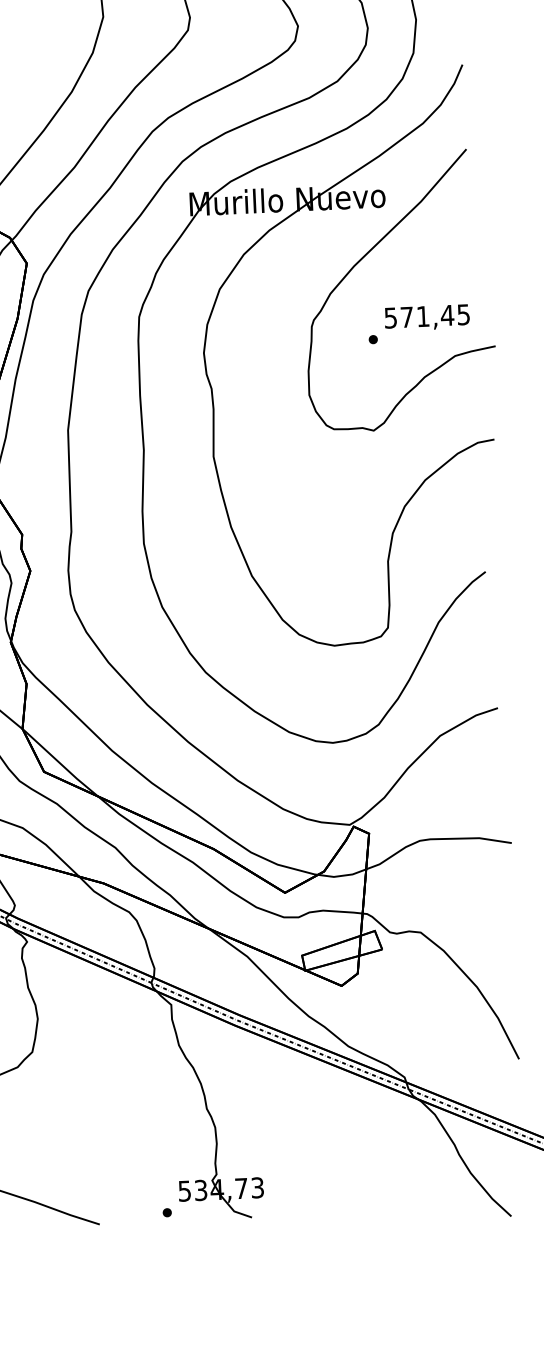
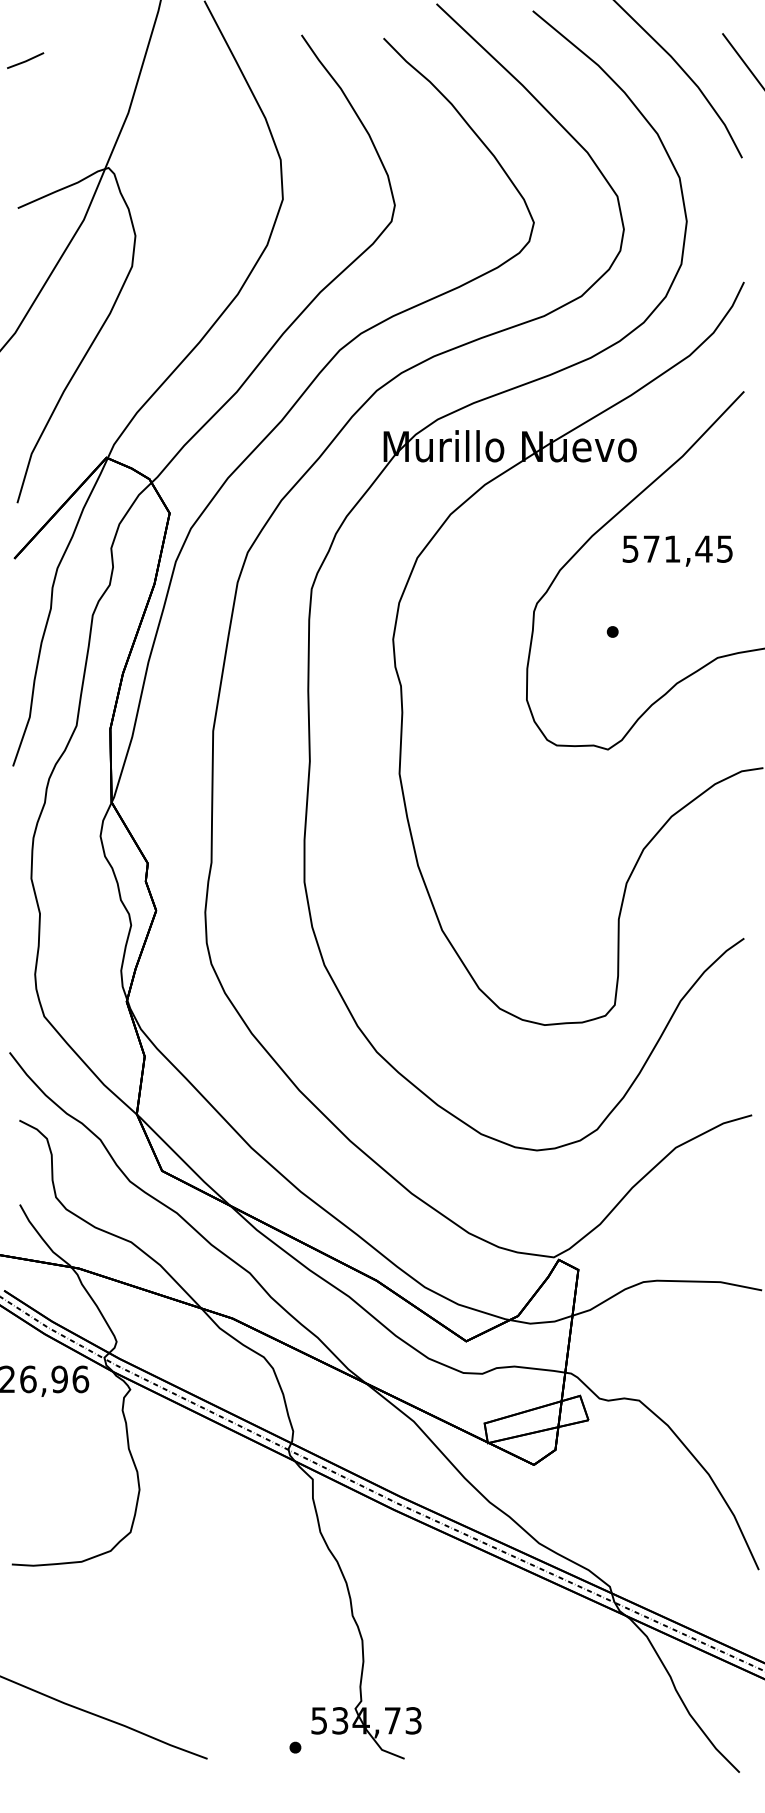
text: (427, 317) -> (677, 550), moved

